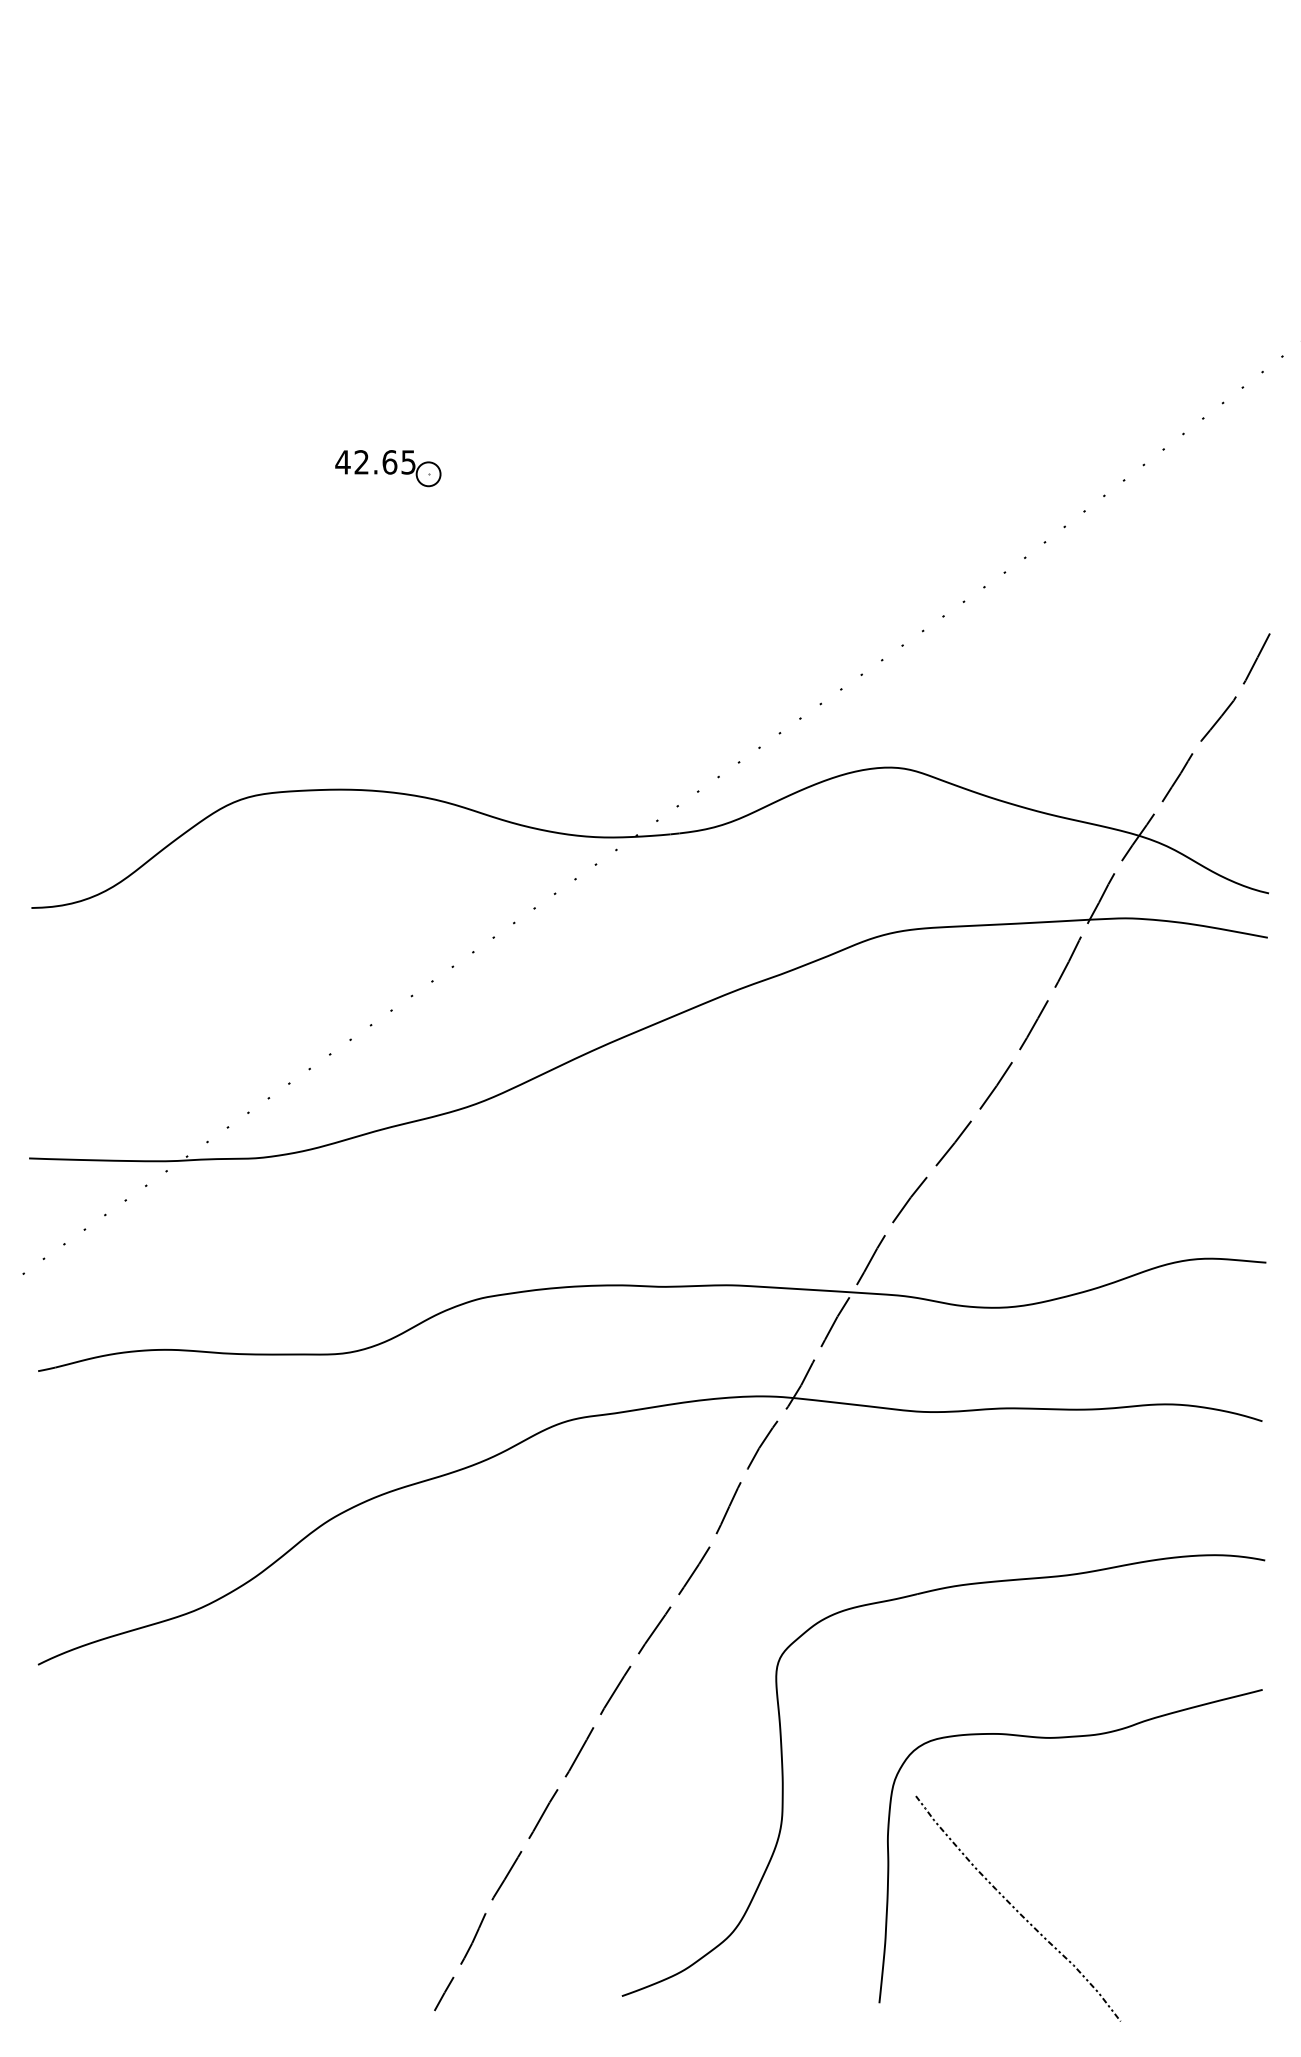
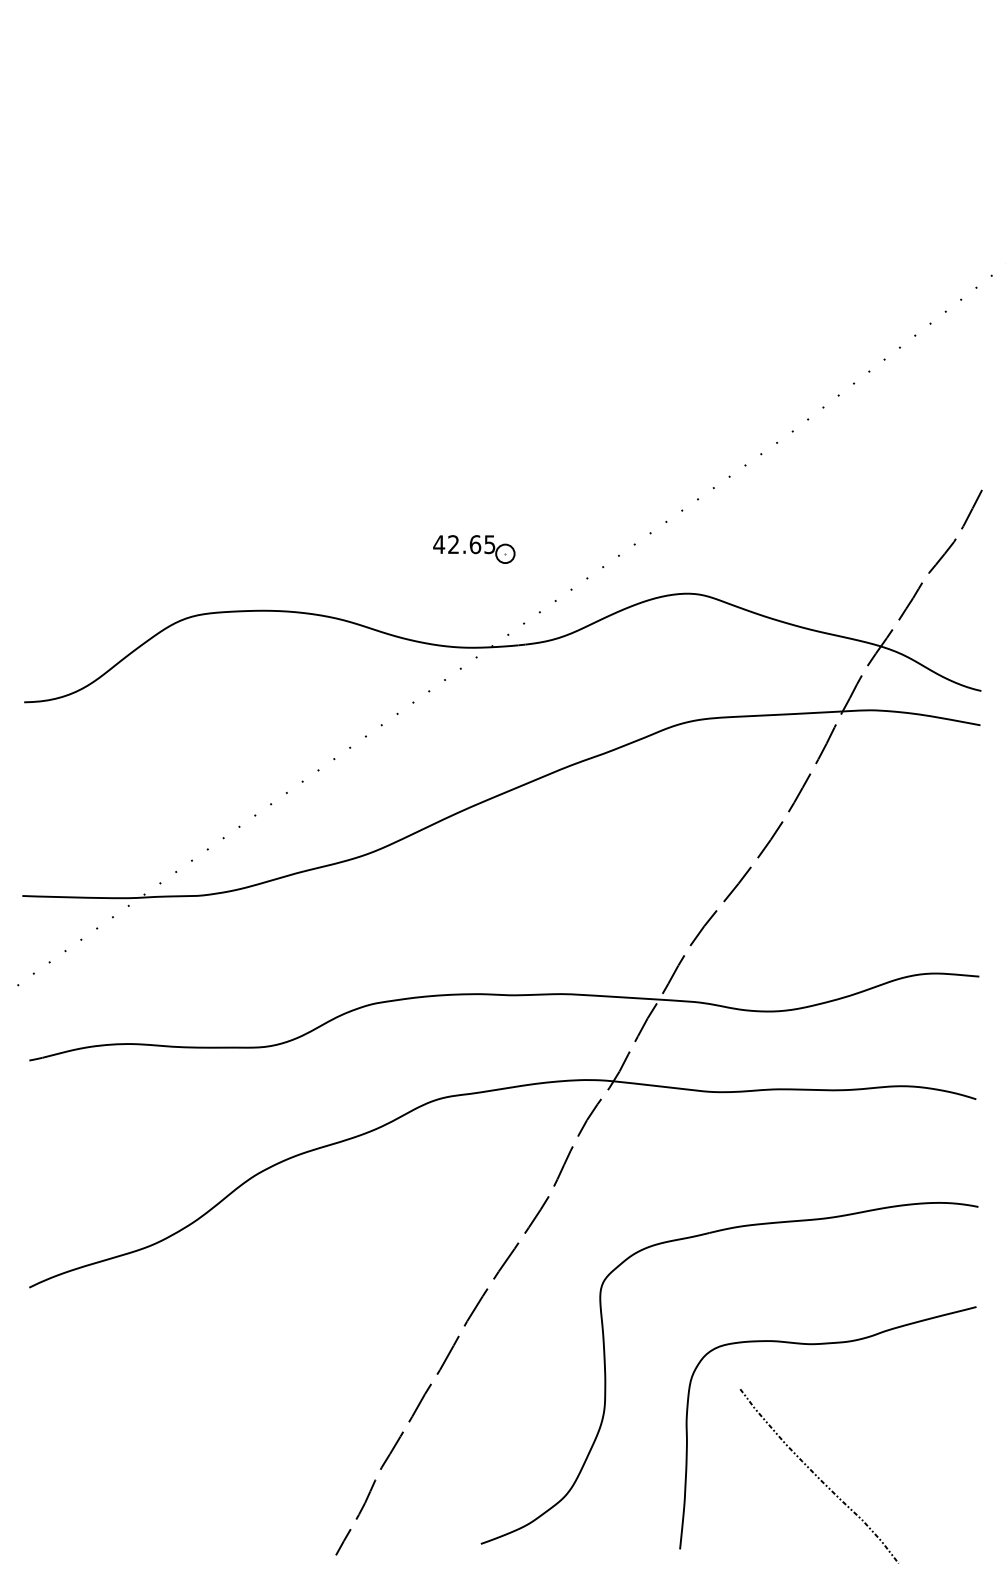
part: (388, 468) -> (474, 549), moved
curve: (1018, 1910) -> (819, 1477), moved

